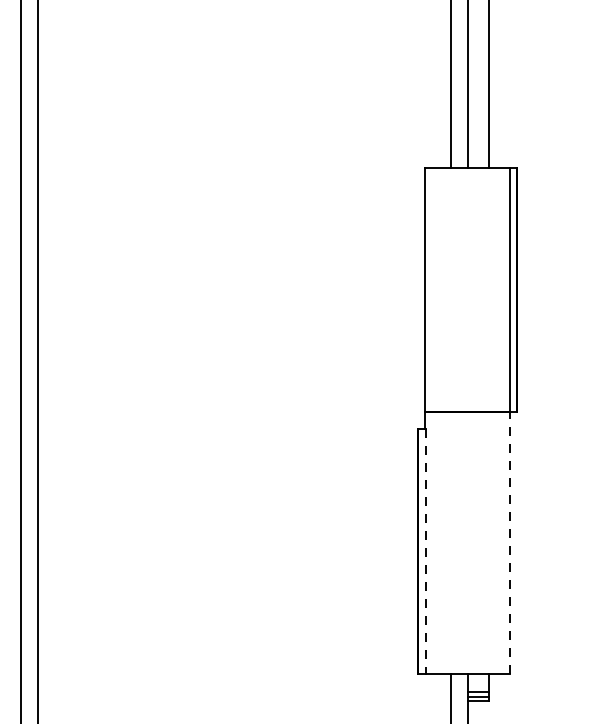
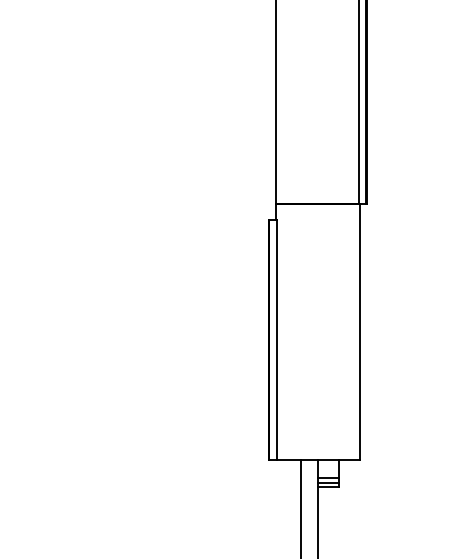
line: (510, 542) -> (359, 331), dashed -> solid
line: (426, 551) -> (277, 340), dashed -> solid

